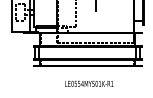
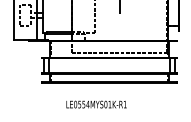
text: (89, 83) -> (96, 104), moved

